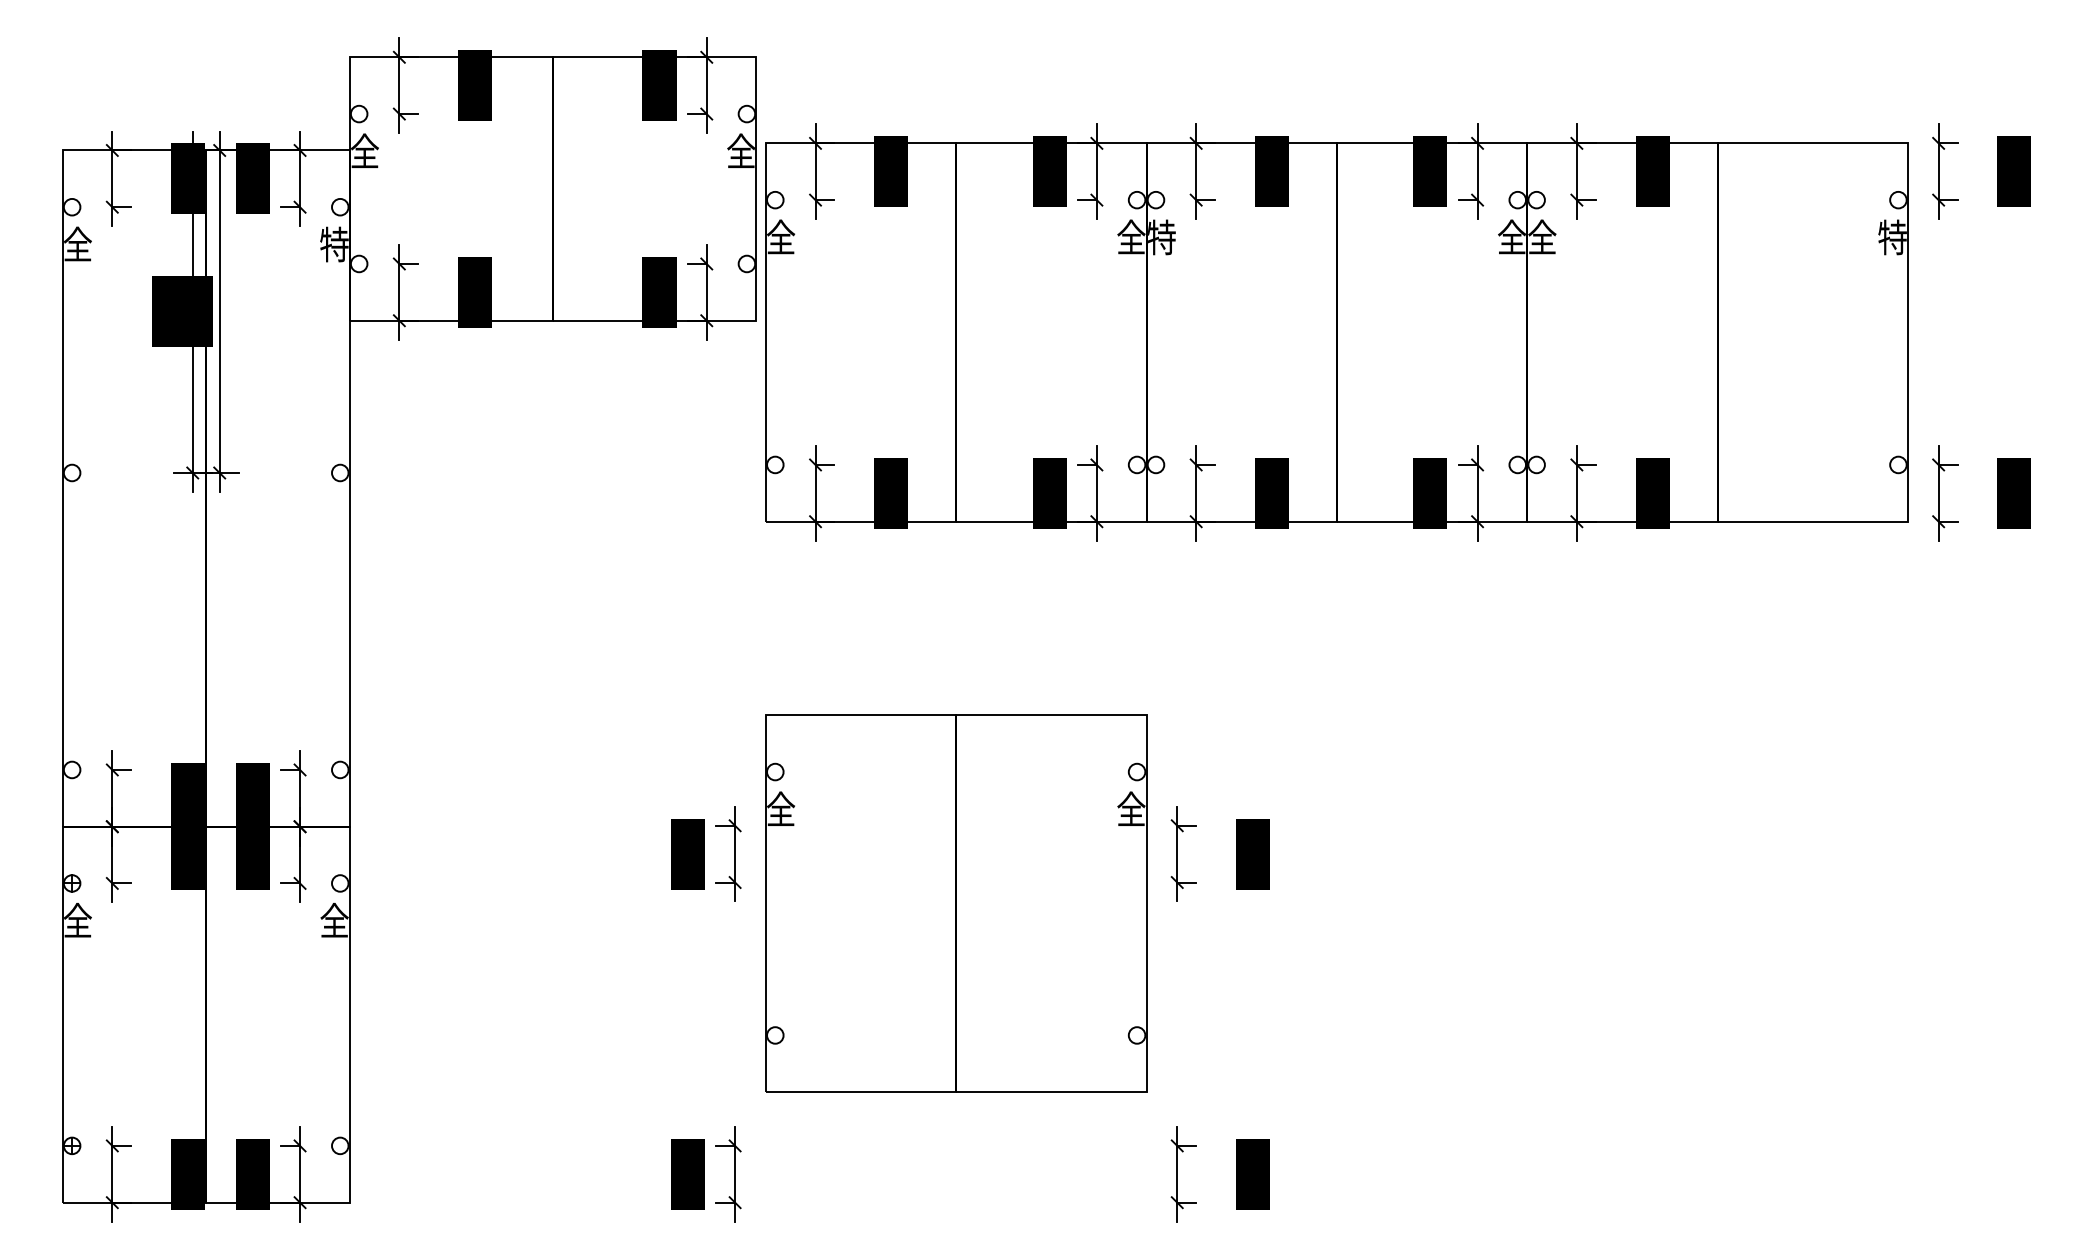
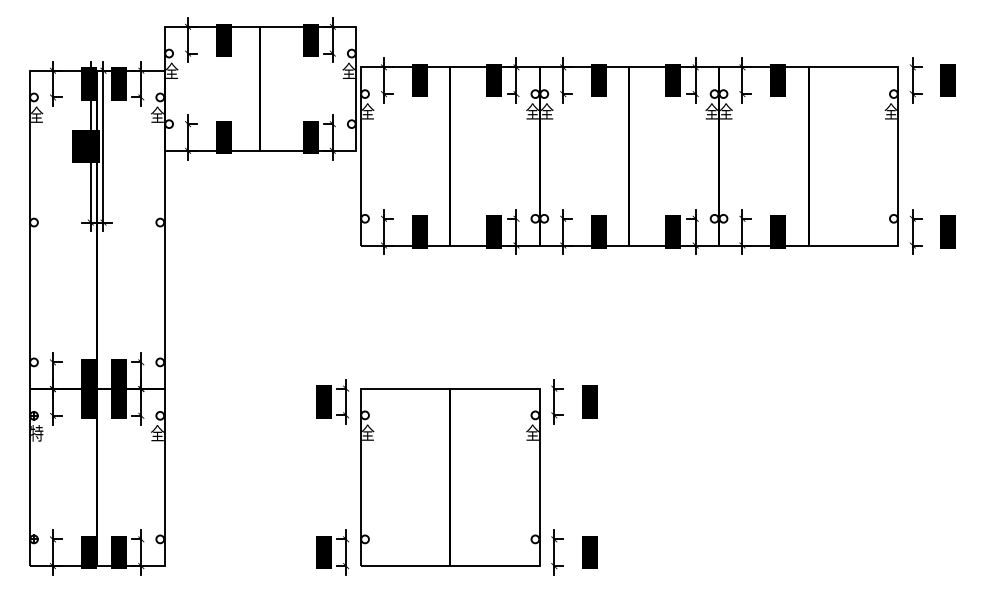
text: (1162, 237) -> (547, 111), 特 -> 全
text: (1891, 237) -> (890, 111), 特 -> 全
text: (332, 243) -> (156, 114), 特 -> 全
part: (956, 903) -> (450, 477), moved
text: (79, 920) -> (37, 433), 全 -> 特

